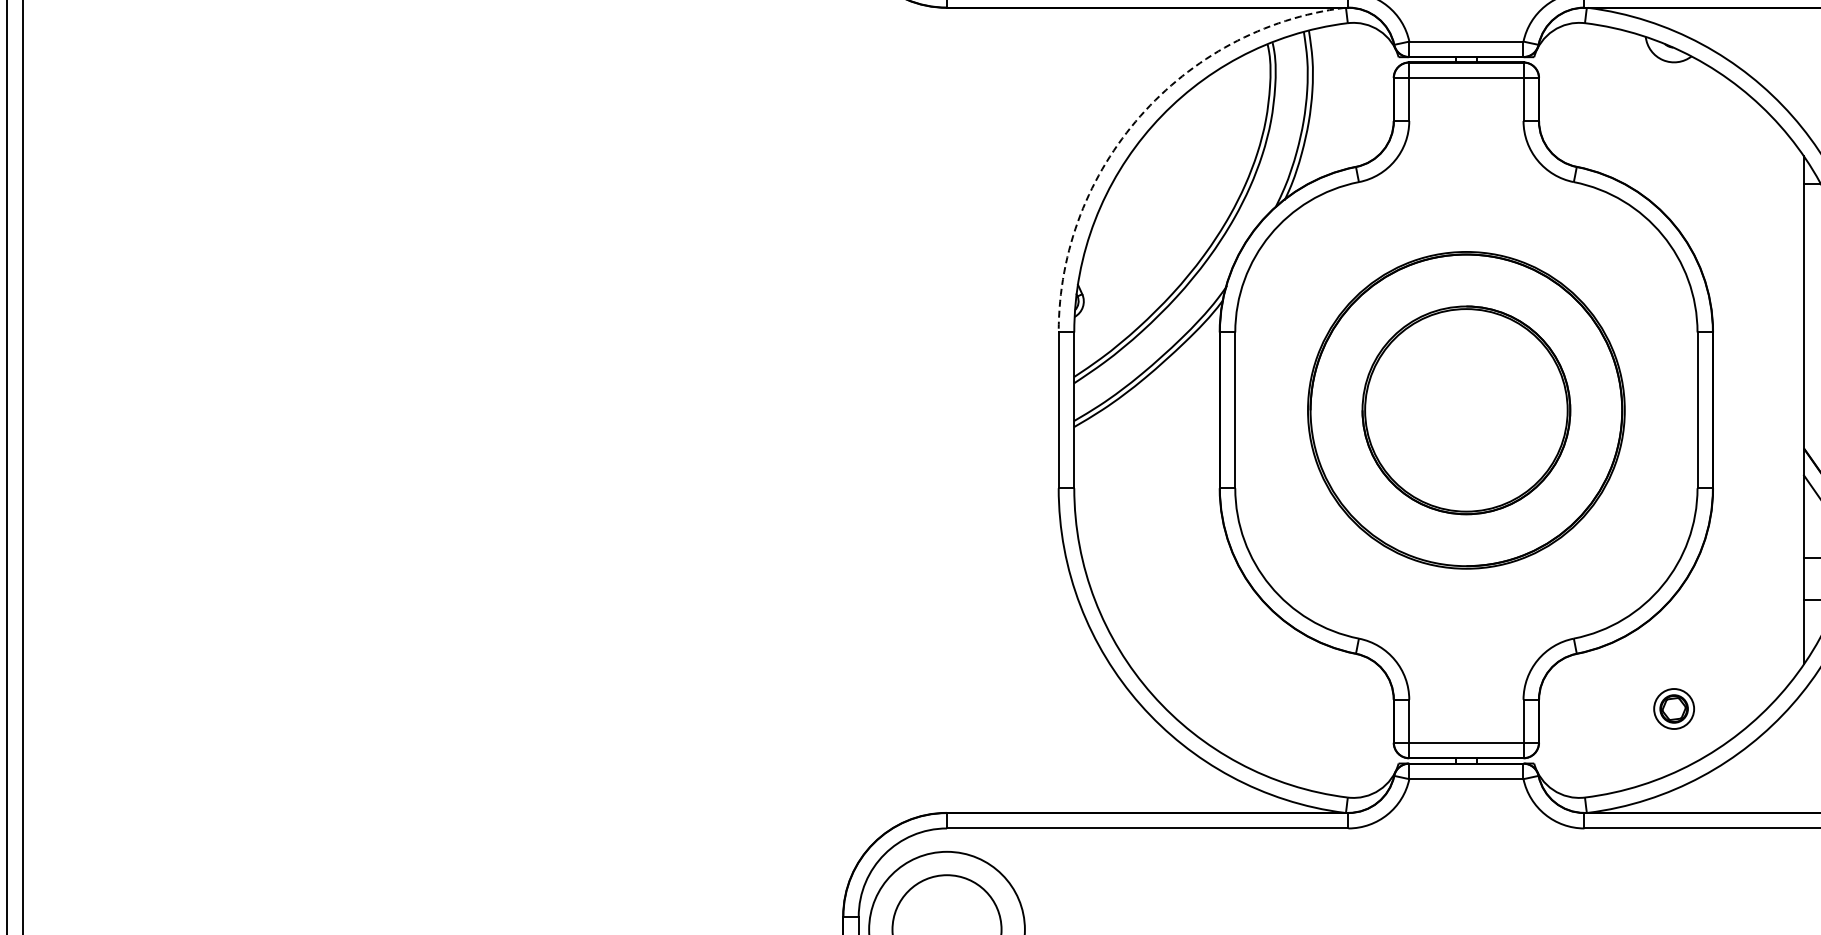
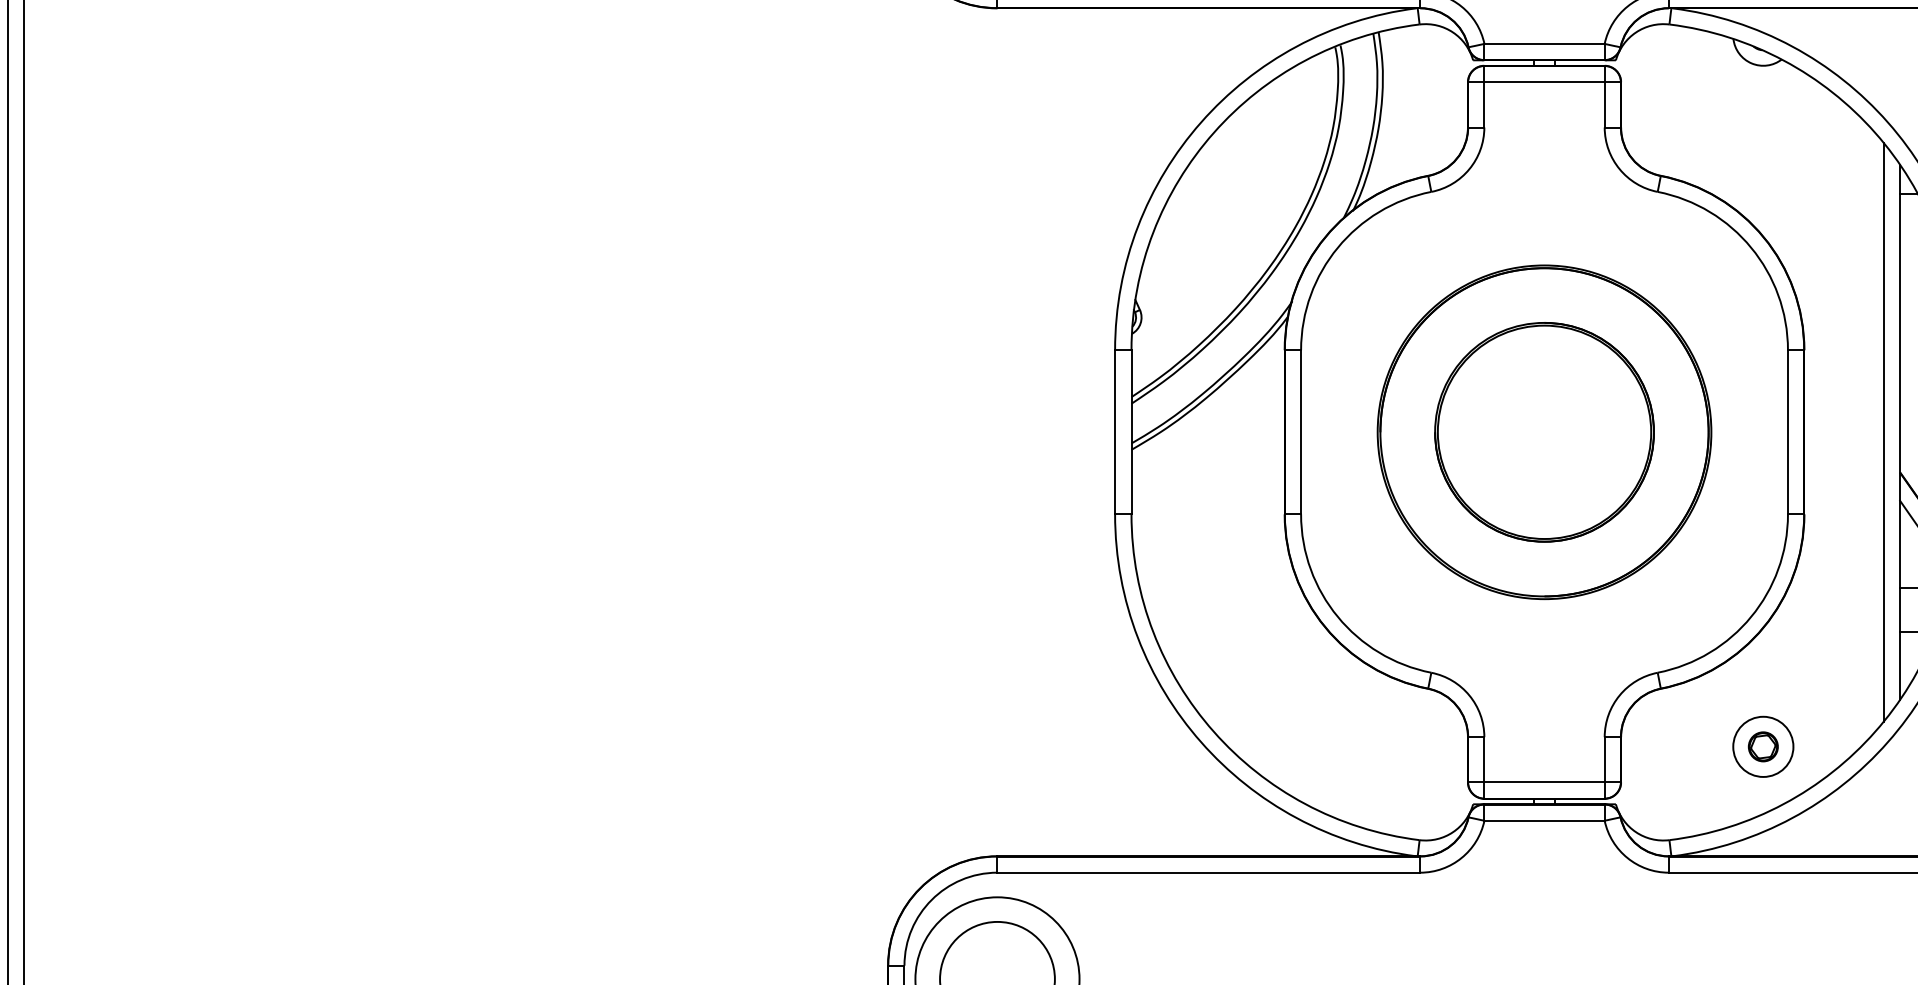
arc: (1140, 116) -> (1201, 122), dashed -> solid
line: (1788, 410) -> (1883, 432), added
circle: (1673, 708) -> (1762, 746), size x1.43

